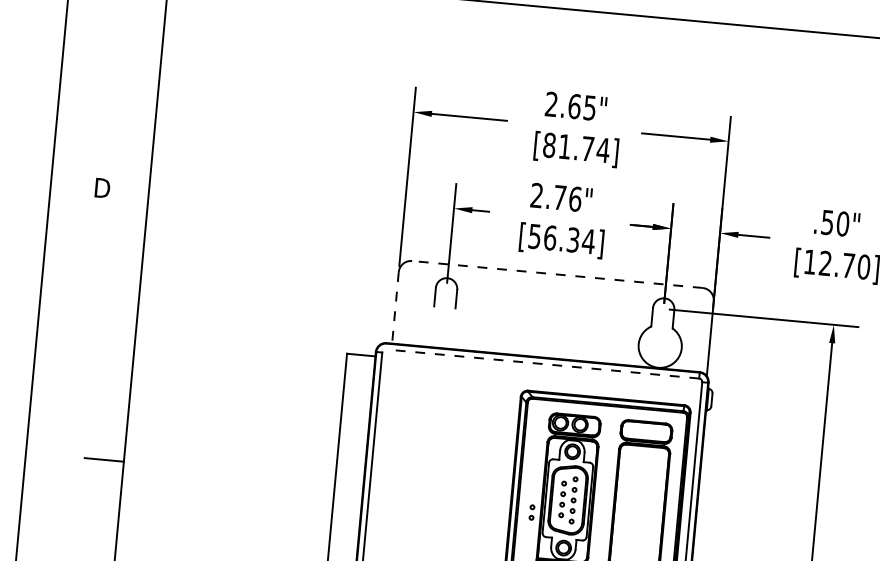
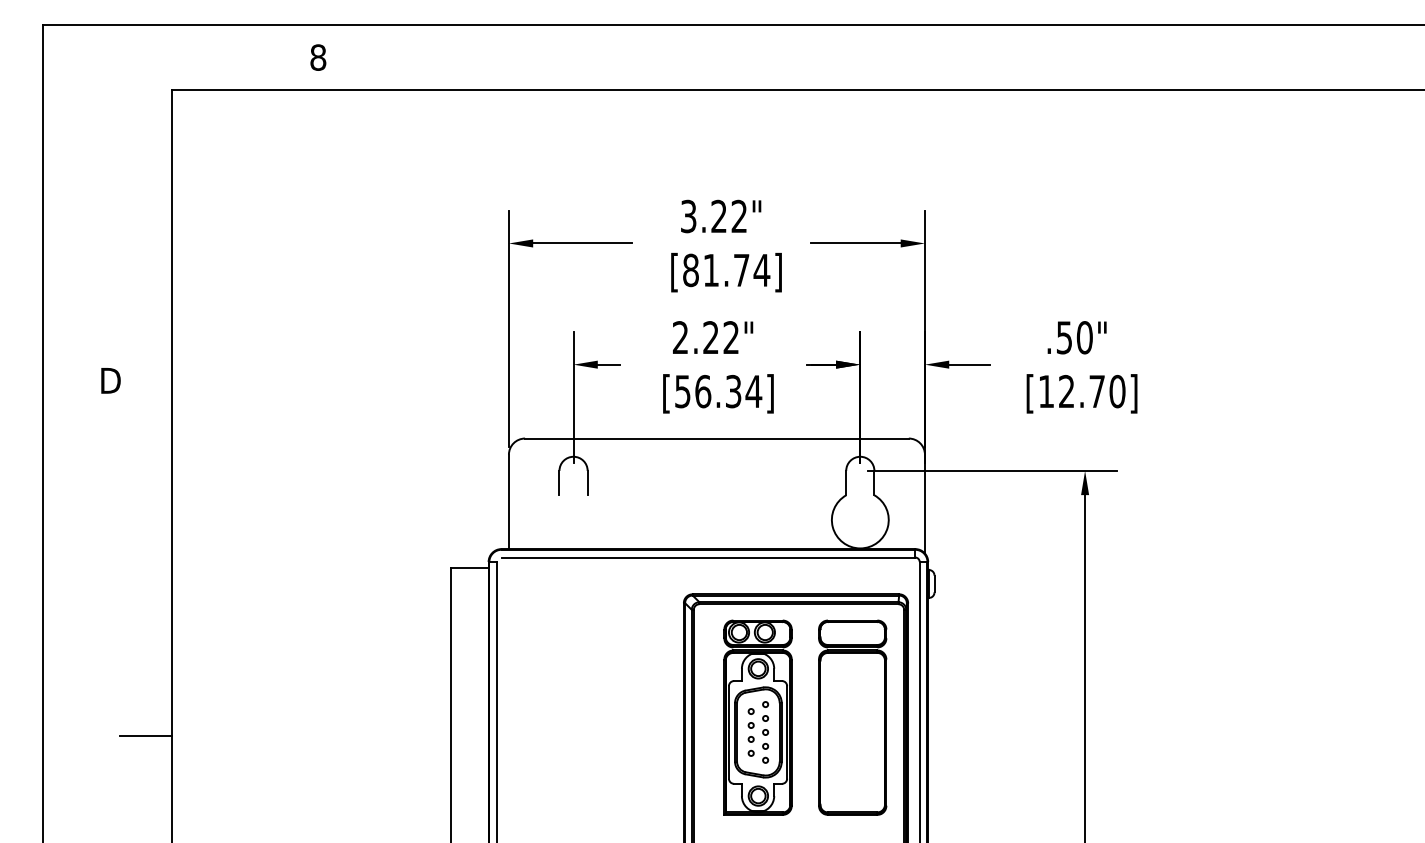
text: (570, 106) -> (713, 216), 2.65" -> 3.22"
text: (567, 198) -> (721, 337), 2.76" -> 2.22"
line: (557, 274) -> (716, 438), dashed -> solid
line: (395, 308) -> (508, 502), dashed -> solid
line: (542, 363) -> (708, 557), dashed -> solid
part: (531, 512) -> (712, 753), removed

